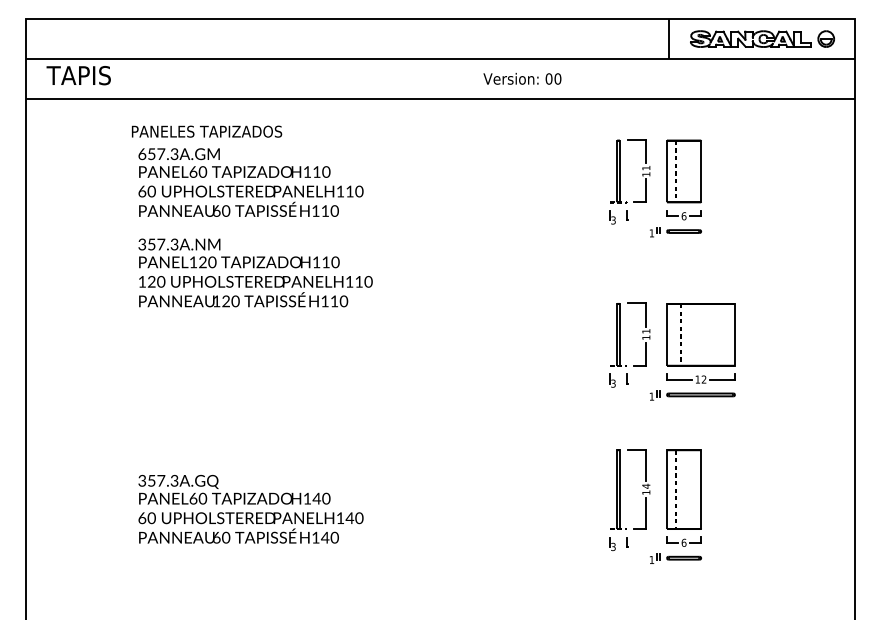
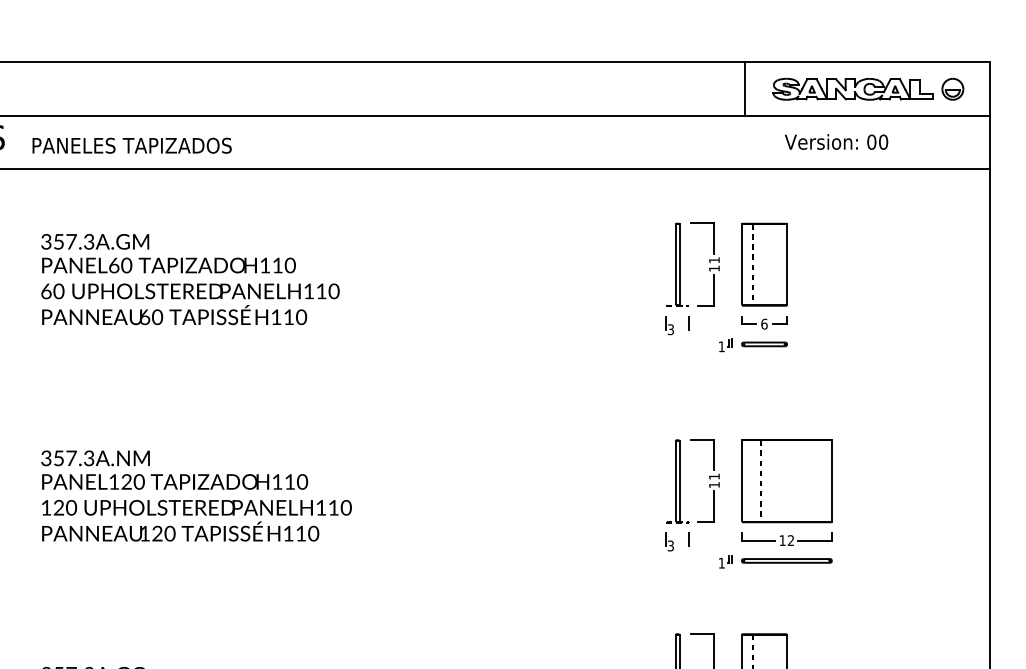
text: (522, 78) -> (836, 141), moved
text: (207, 131) -> (132, 145), moved
text: (142, 153) -> (46, 240), 657.3A.GM -> 357.3A.GM
text: (255, 272) -> (196, 495), moved

